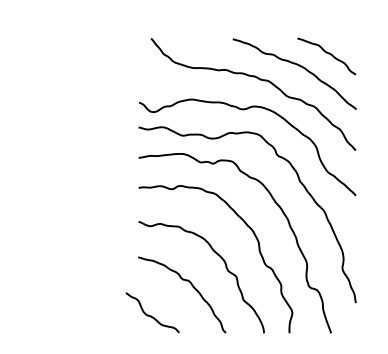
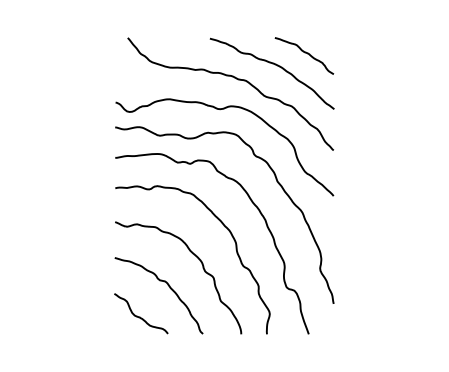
curve: (151, 315) -> (140, 316), moved

